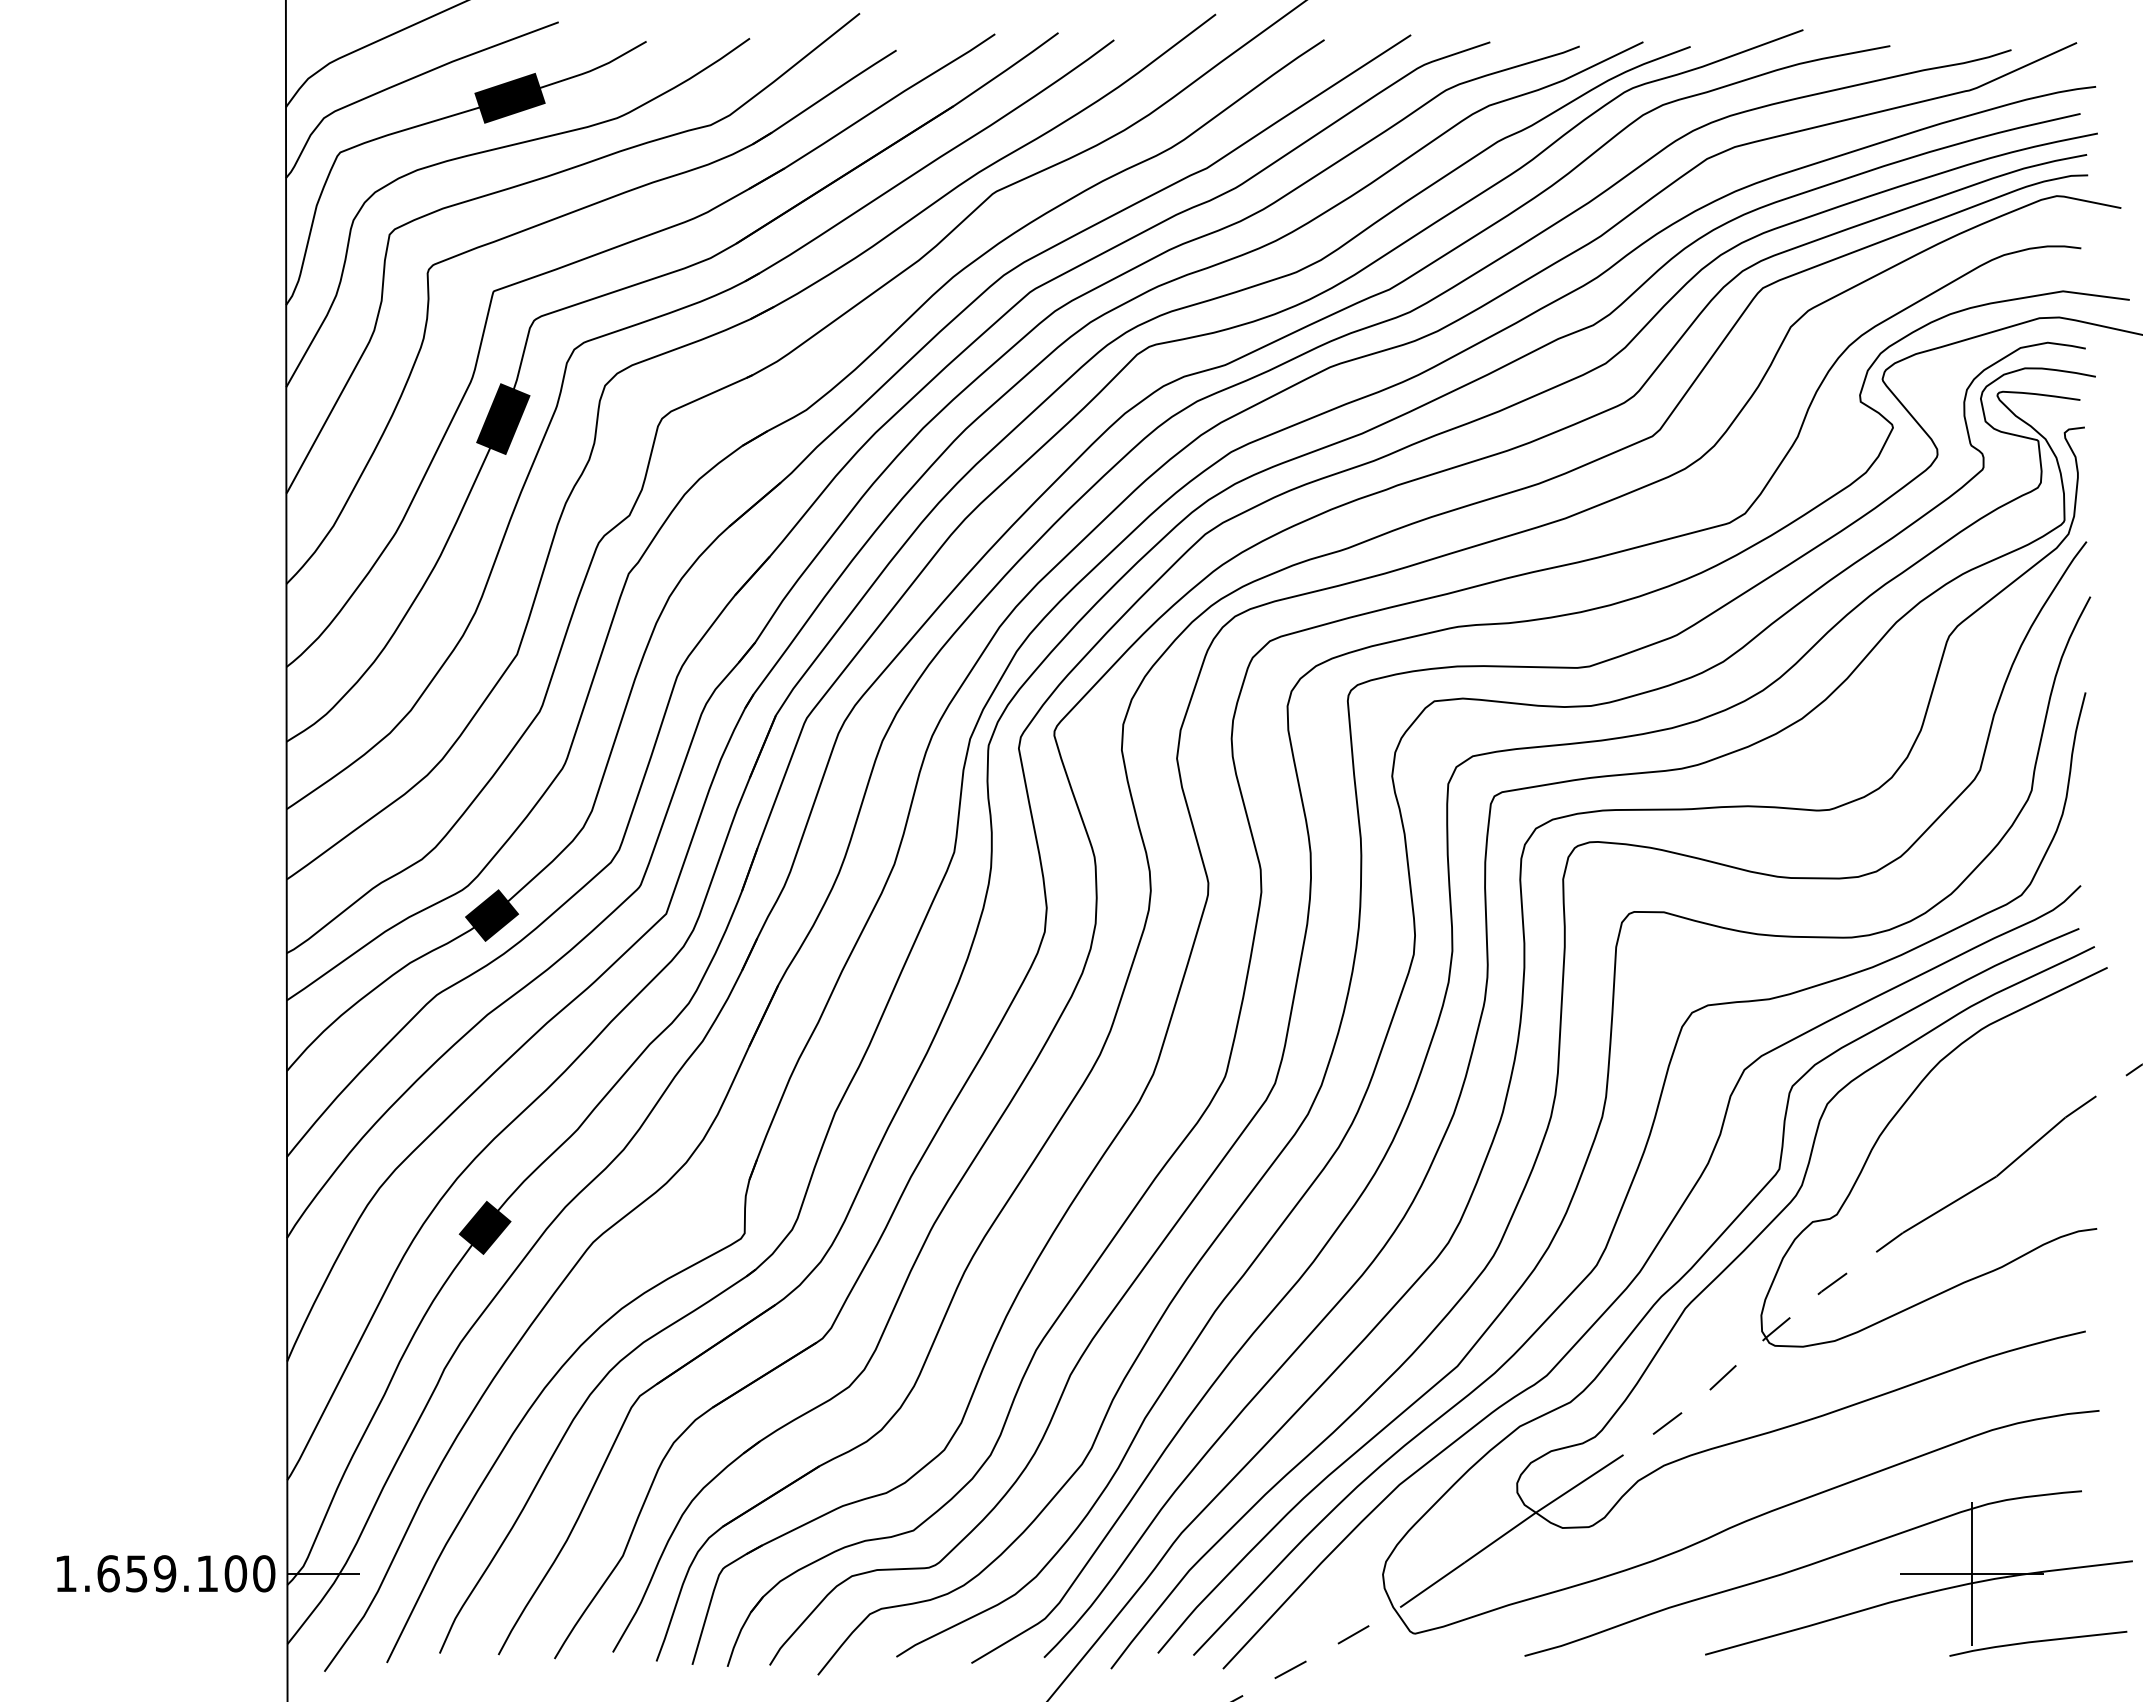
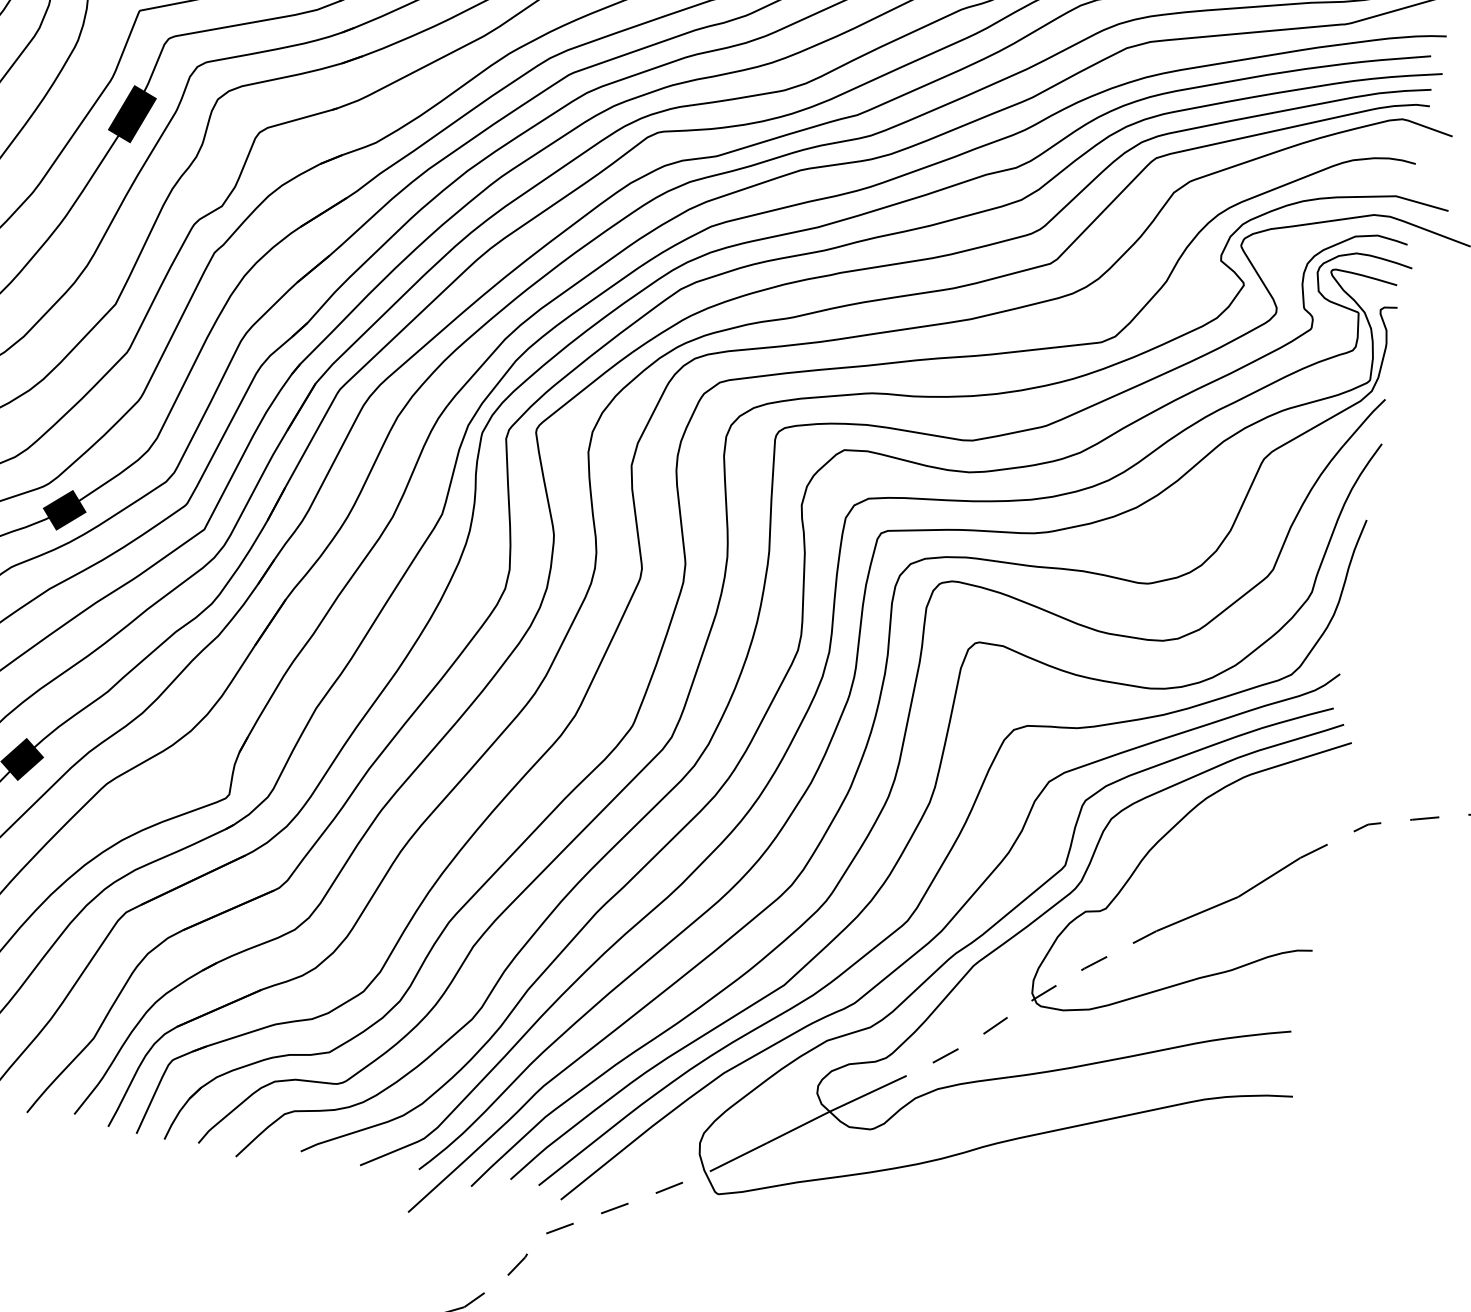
part: (1823, 1561) -> (1054, 1184), removed

